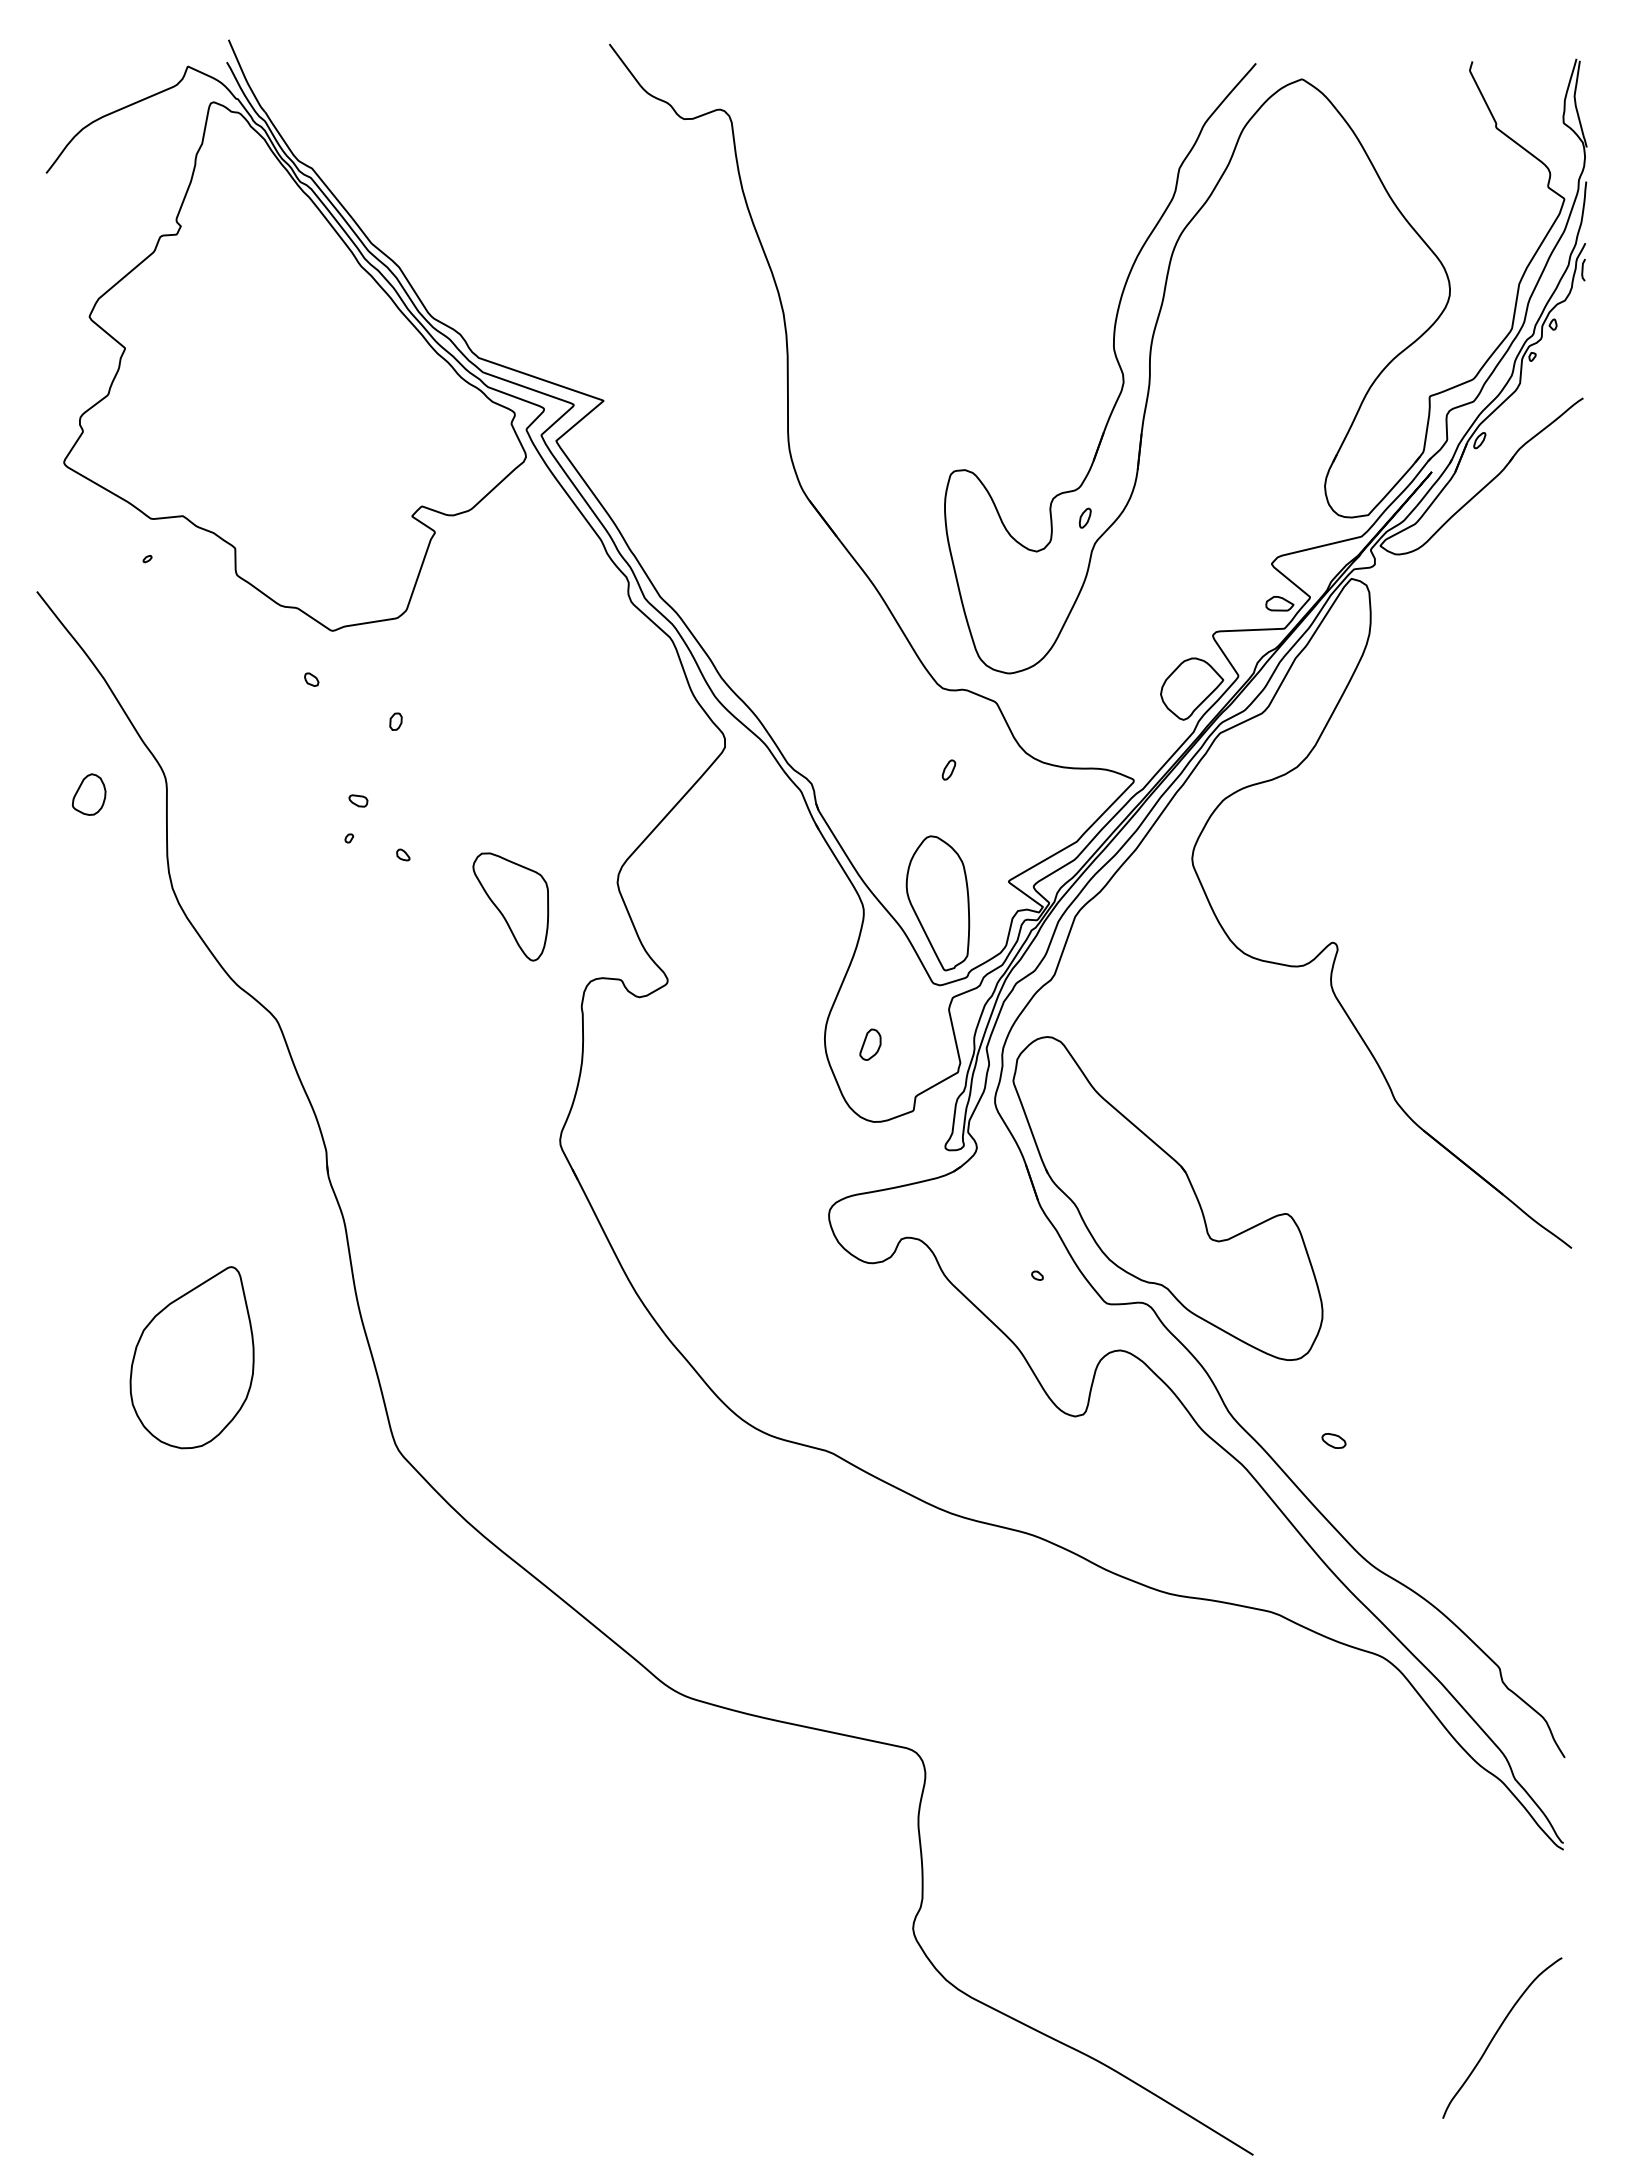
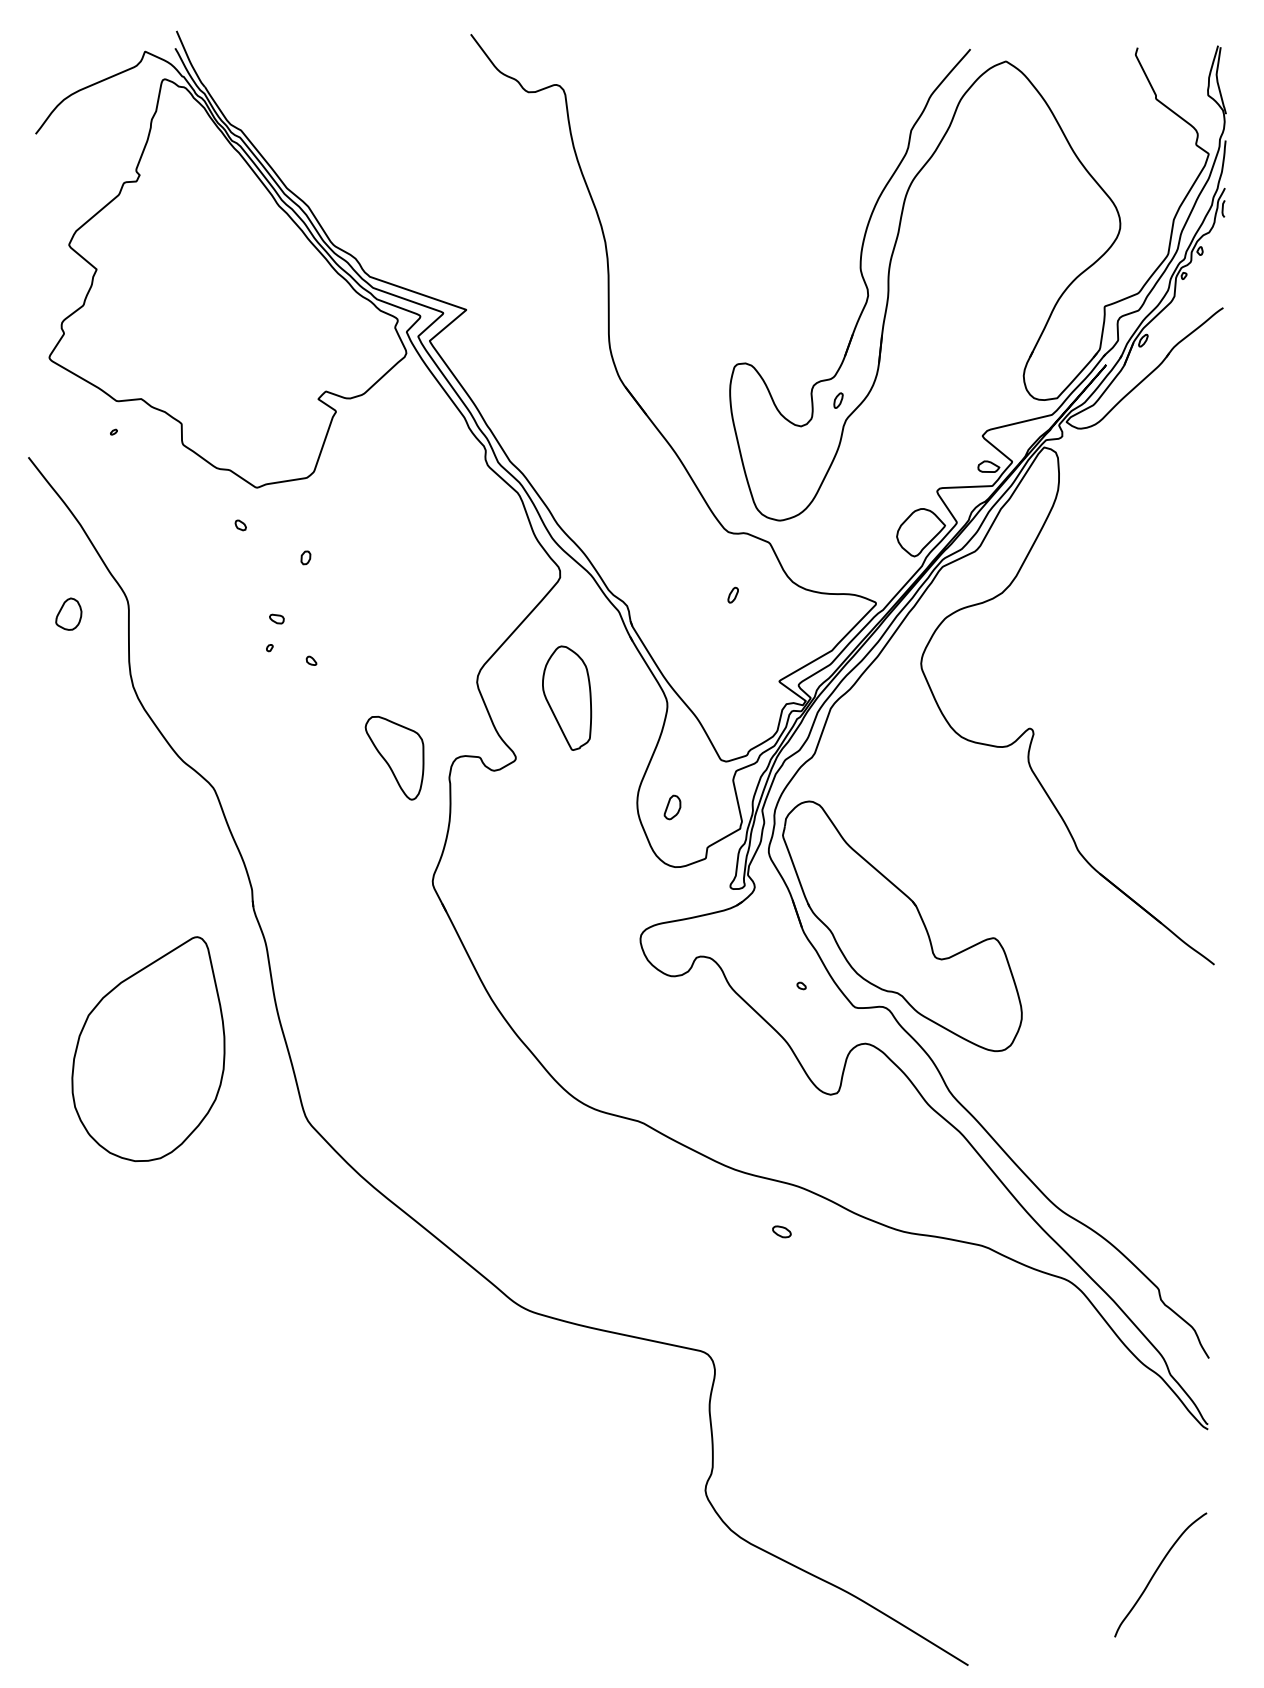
part: (937, 903) -> (566, 698), moved
part: (510, 906) -> (394, 757), moved
part: (191, 1357) -> (147, 1049), size x1.6
part: (1333, 1440) -> (781, 1231), moved

